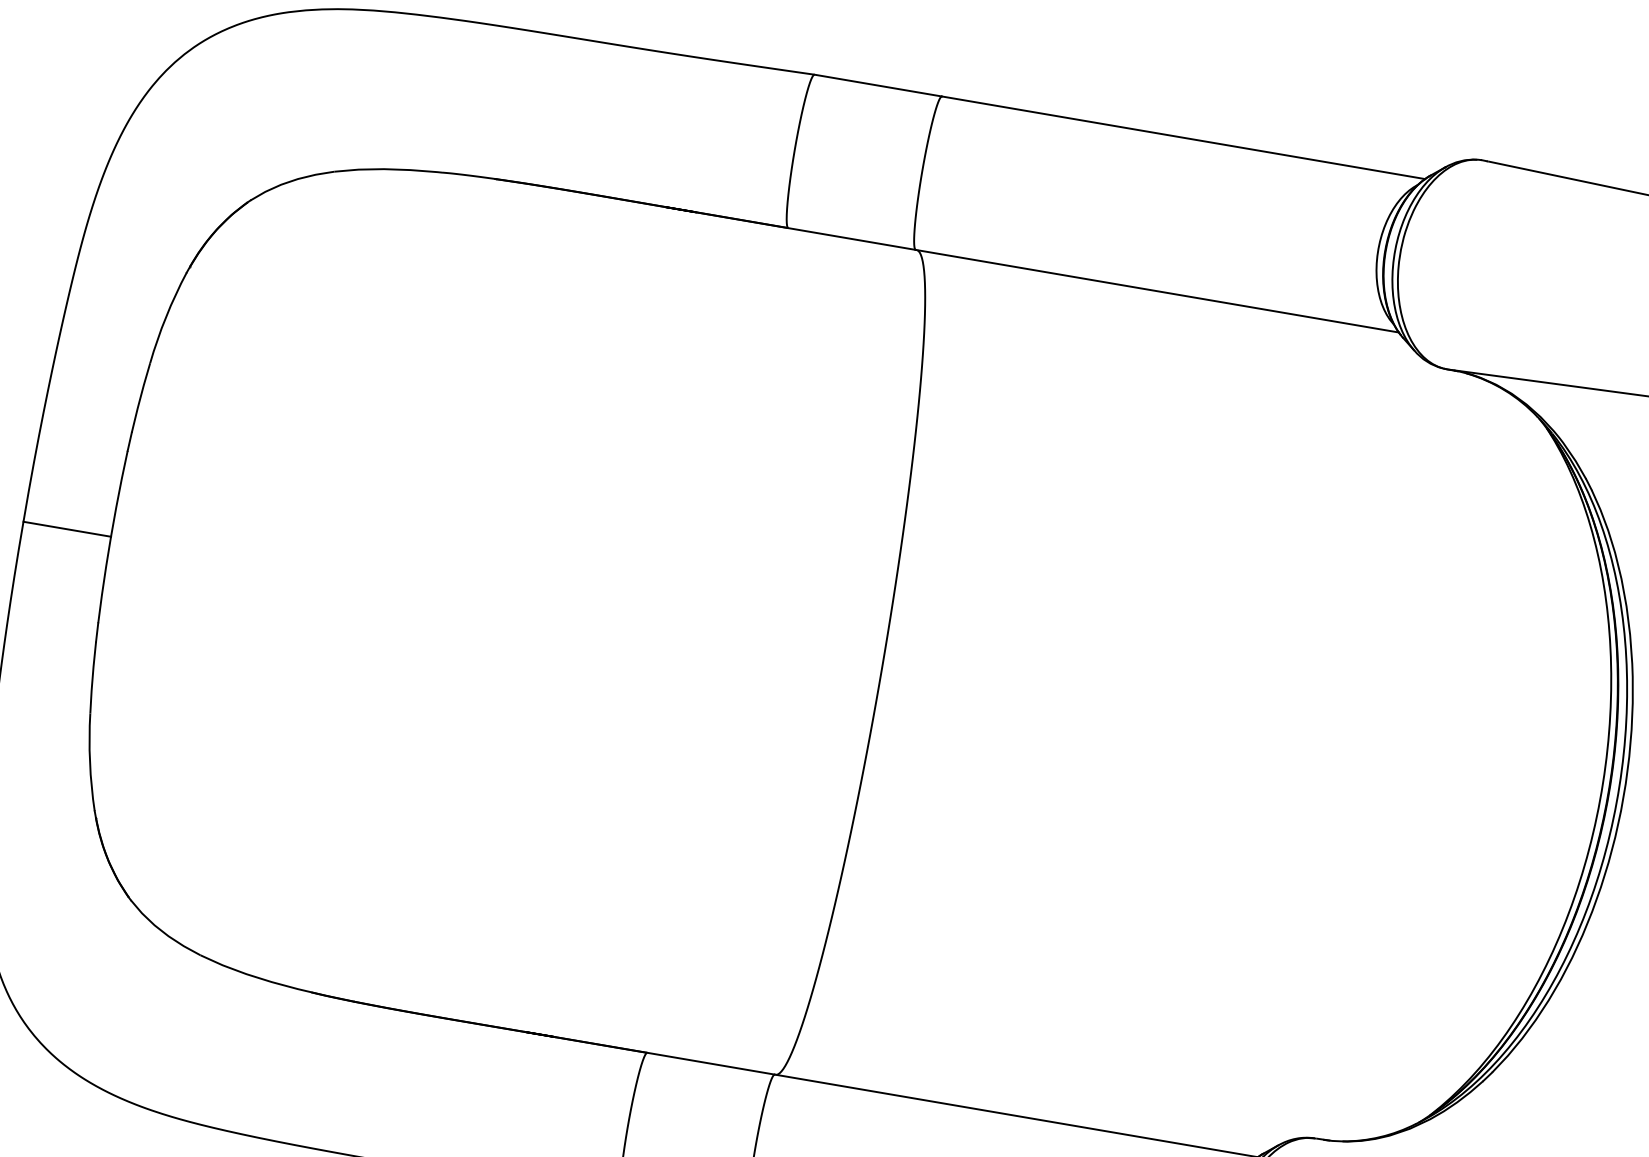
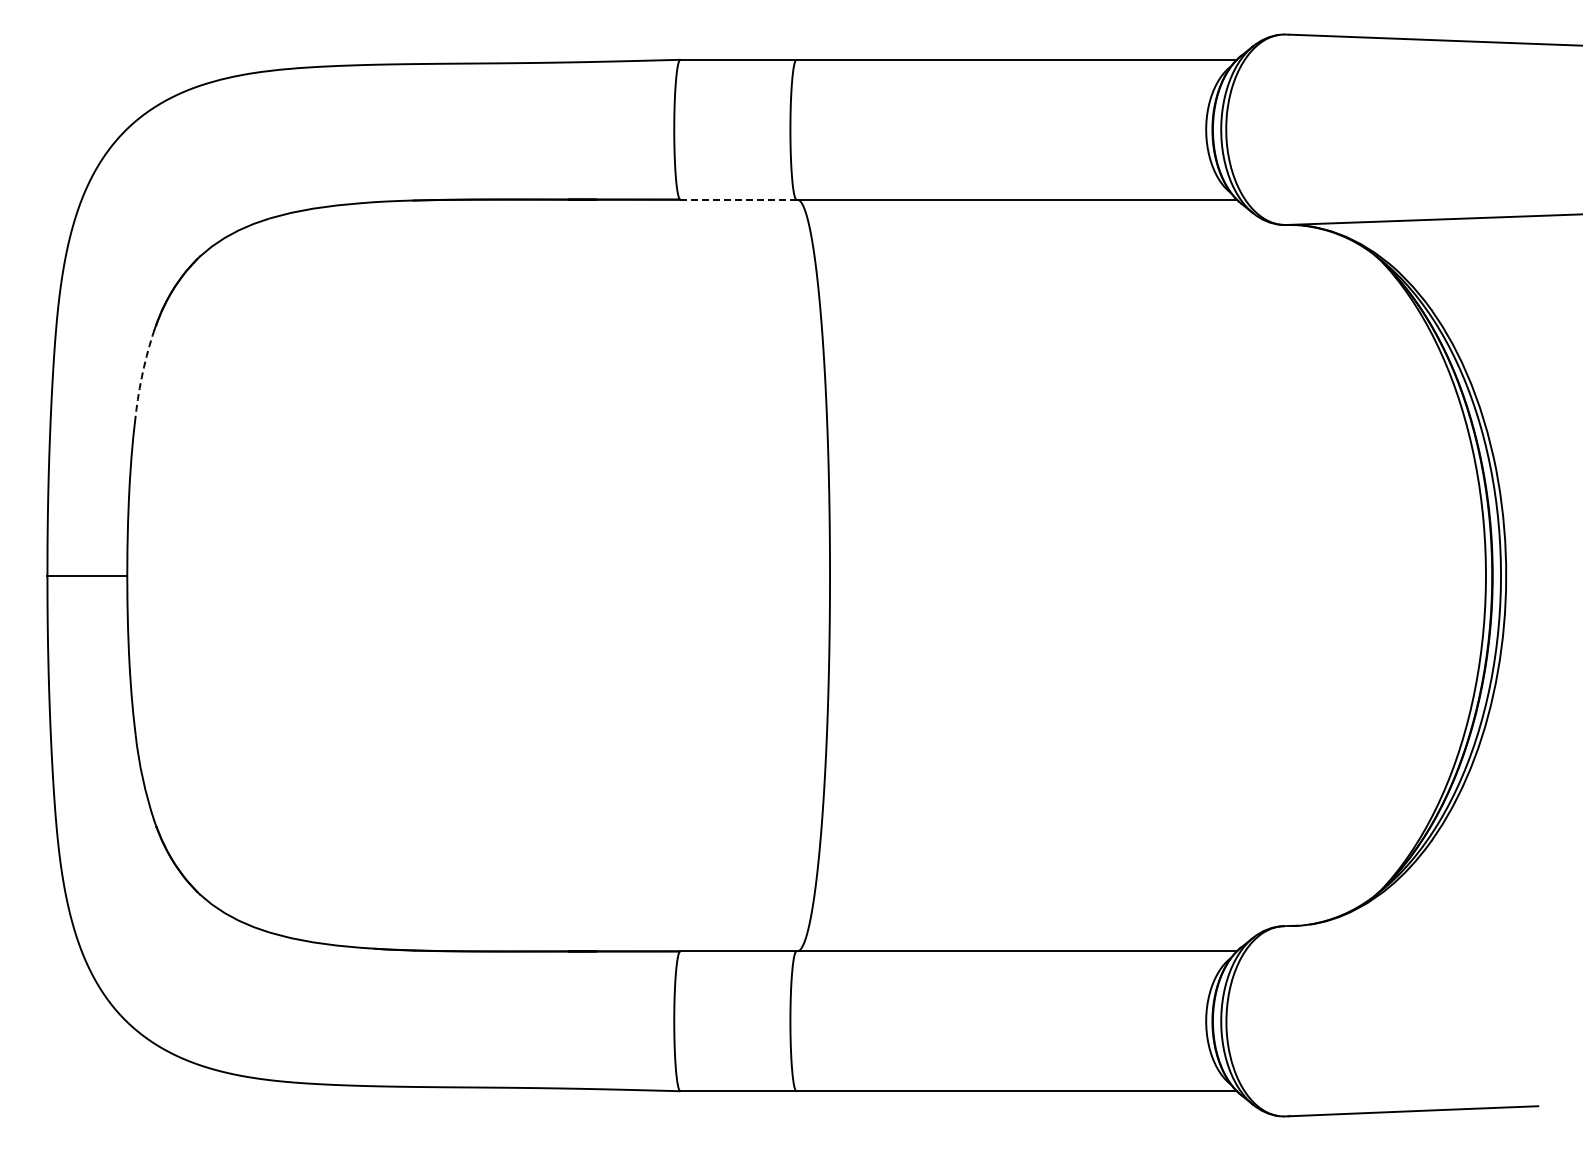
line: (852, 238) -> (738, 199), solid -> dashed
arc: (165, 316) -> (142, 372), solid -> dashed

